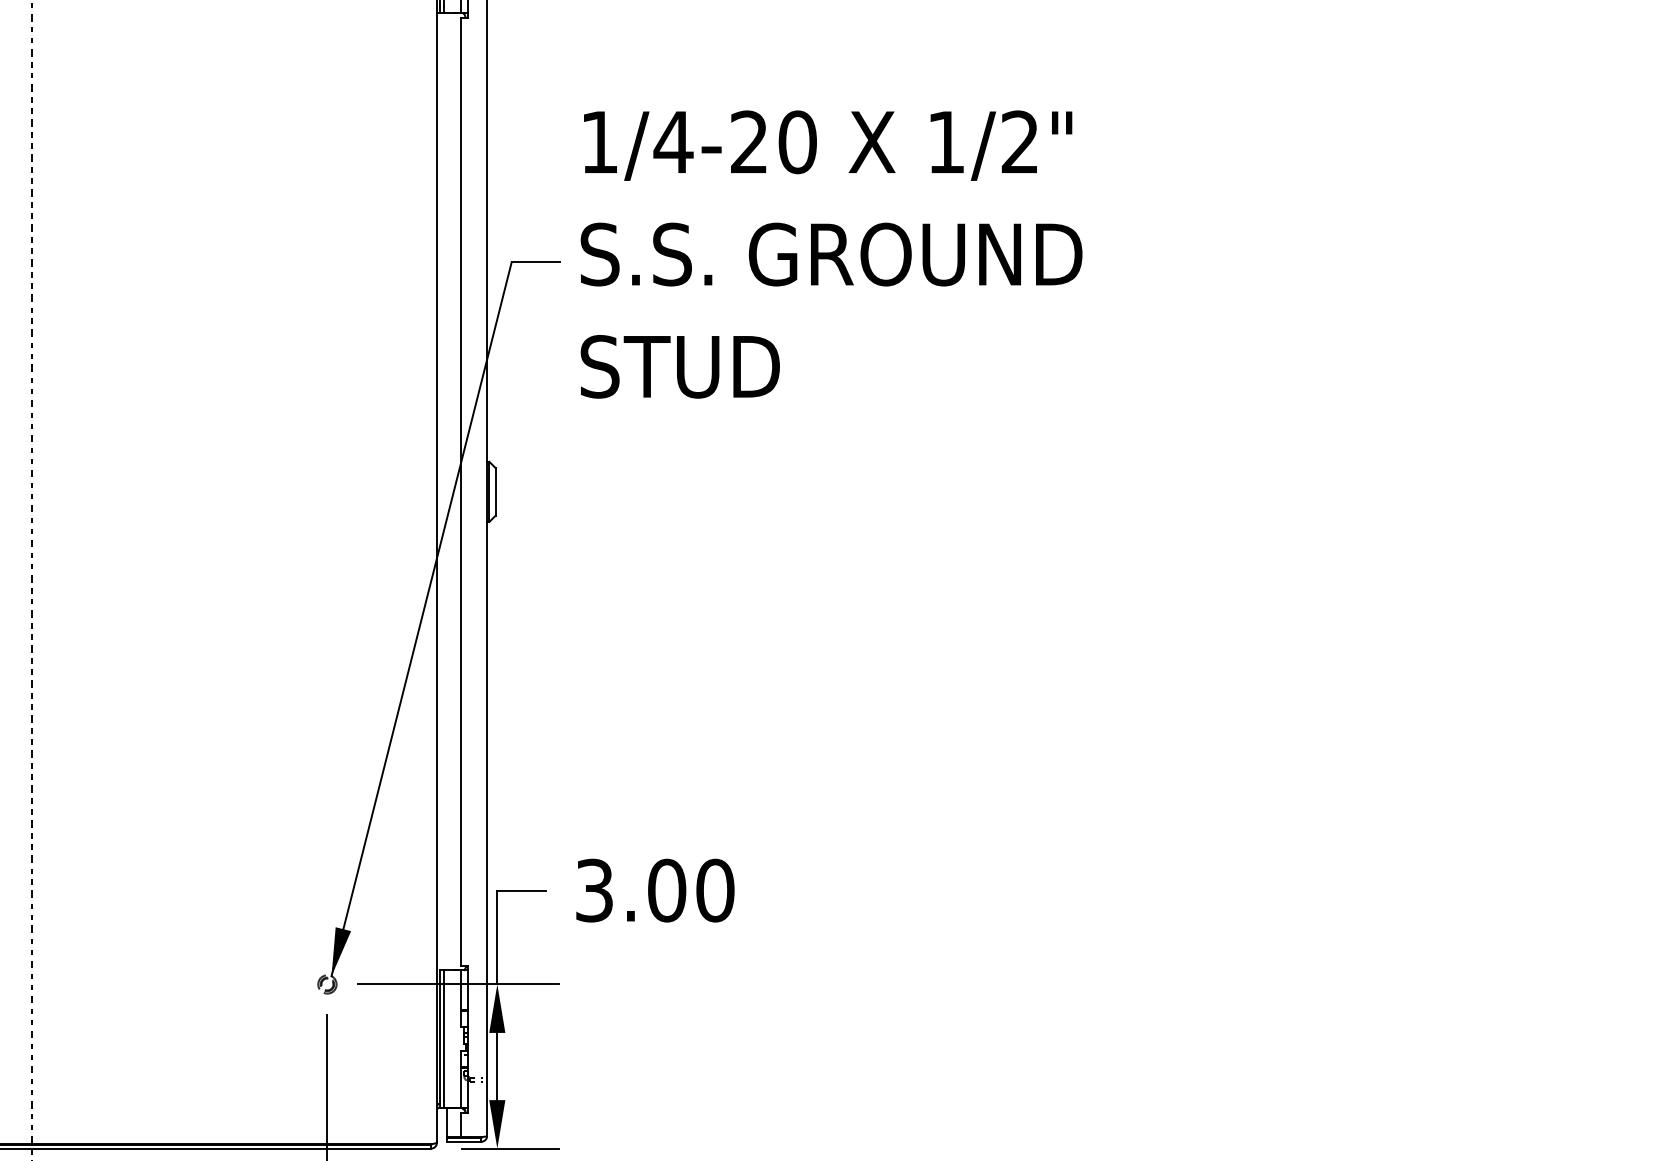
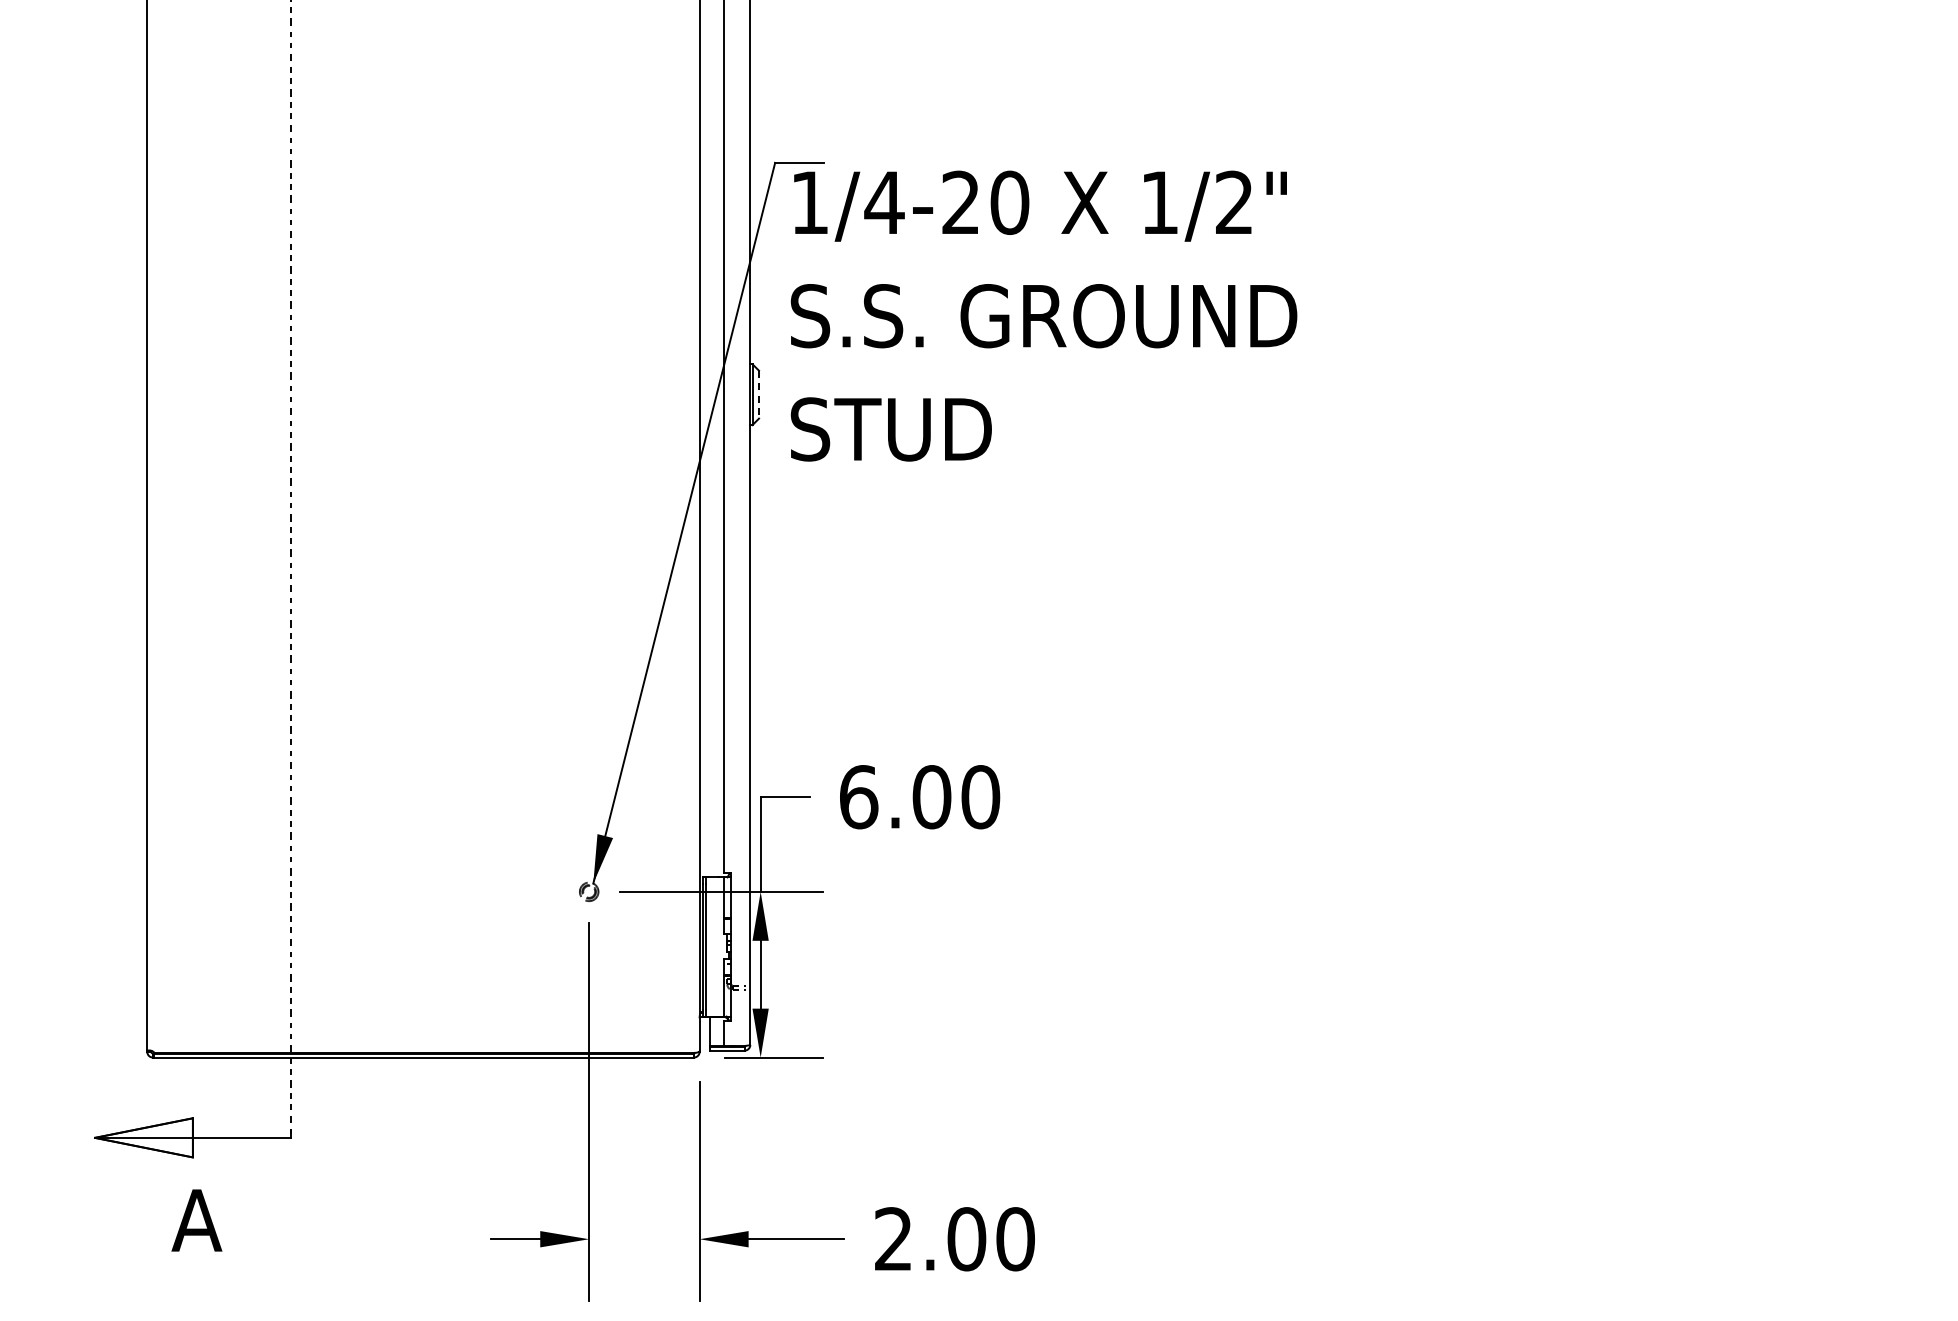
text: (831, 253) -> (1043, 315), moved
line: (496, 491) -> (759, 394), solid -> dashed
text: (595, 890) -> (859, 797), 3.00 -> 6.00

